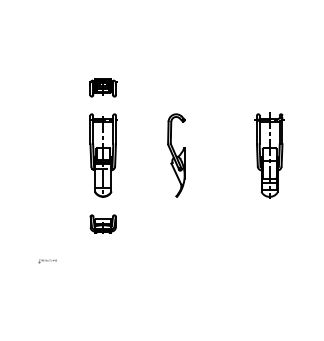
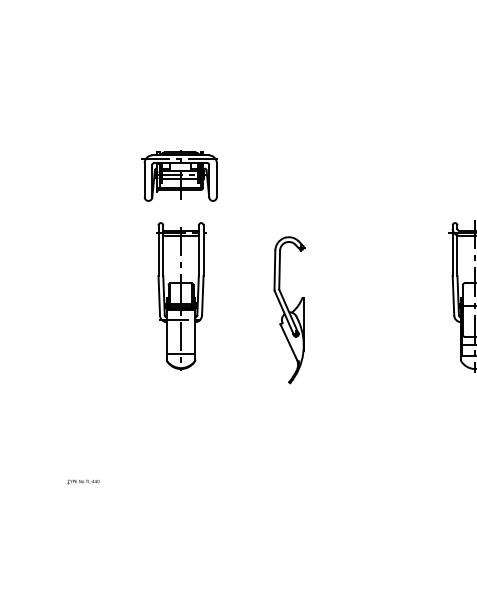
part: (103, 87) -> (181, 175), size x1.6
part: (176, 155) -> (289, 309), moved
part: (102, 223) -> (179, 416), removed

